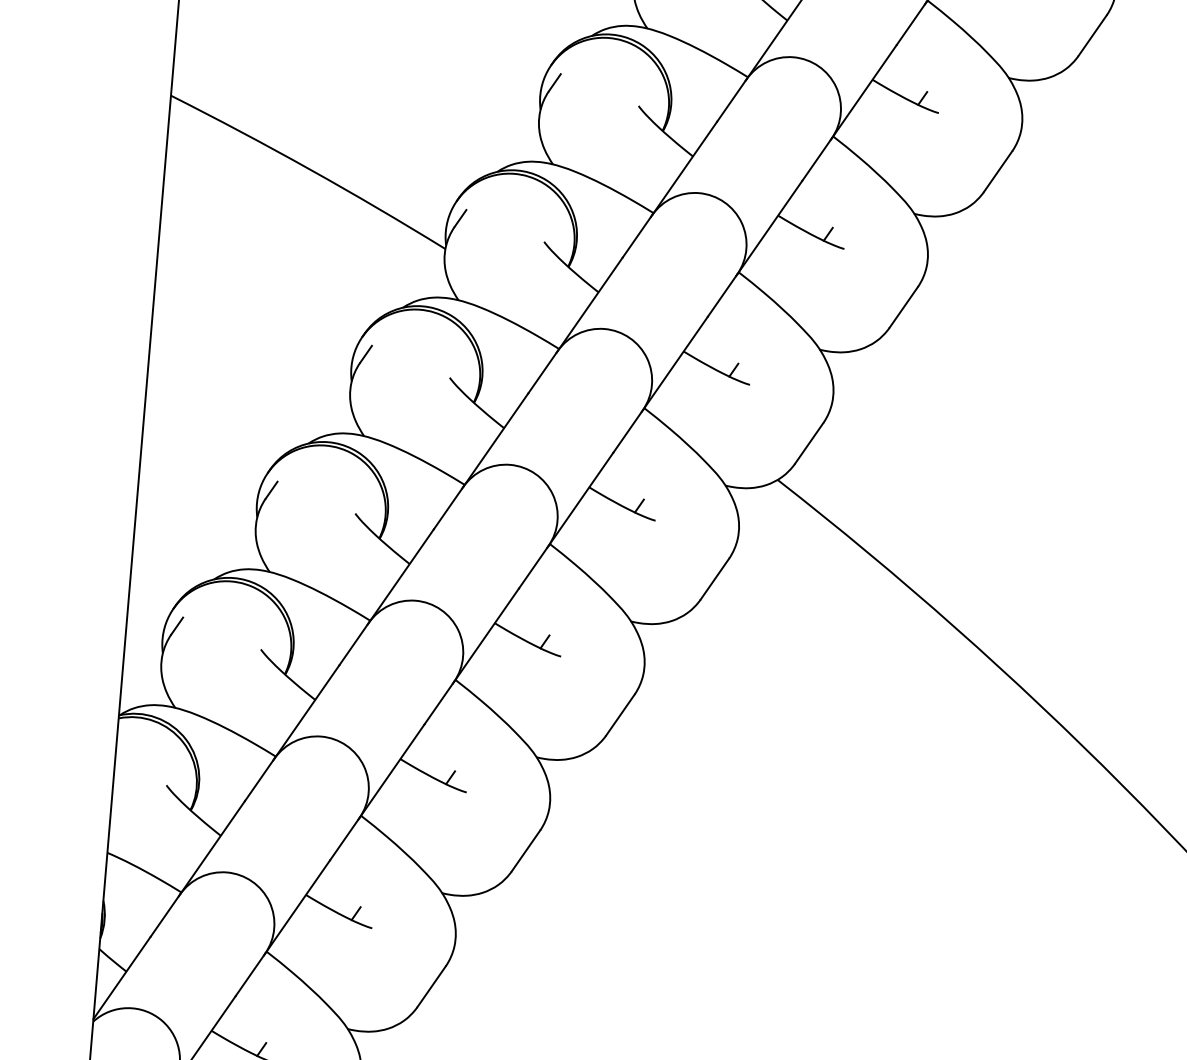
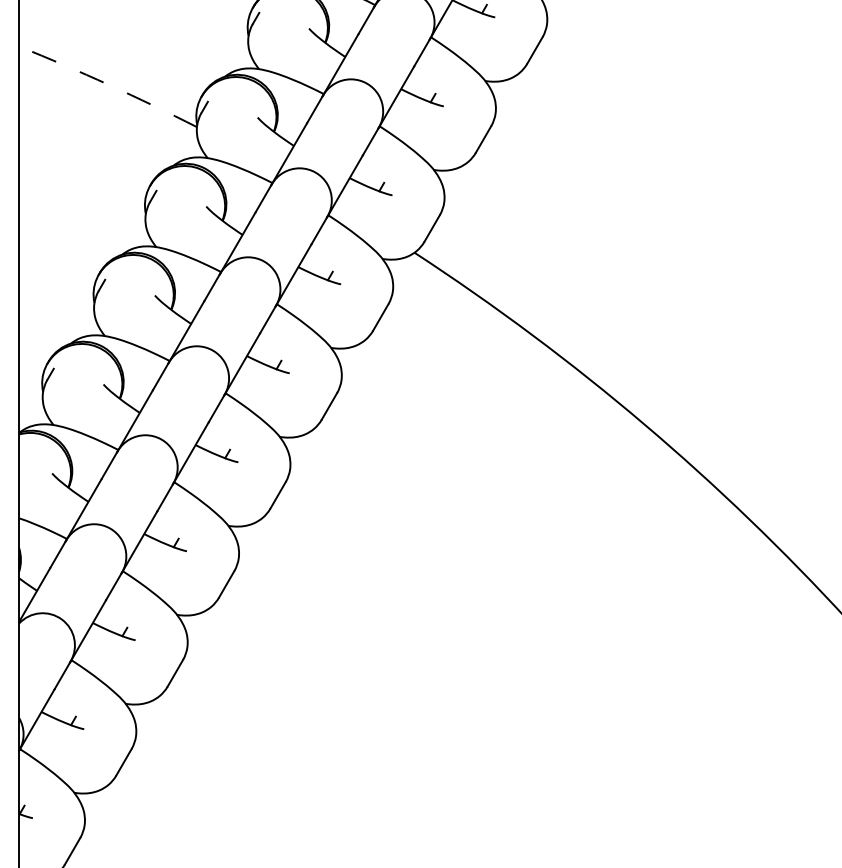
arc: (309, 168) -> (108, 84), solid -> dashed

